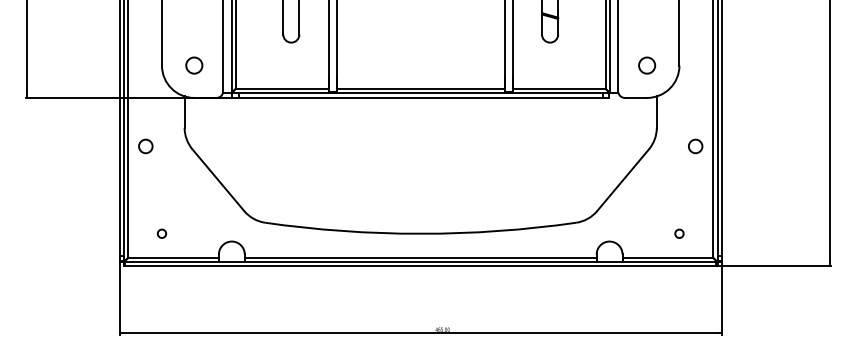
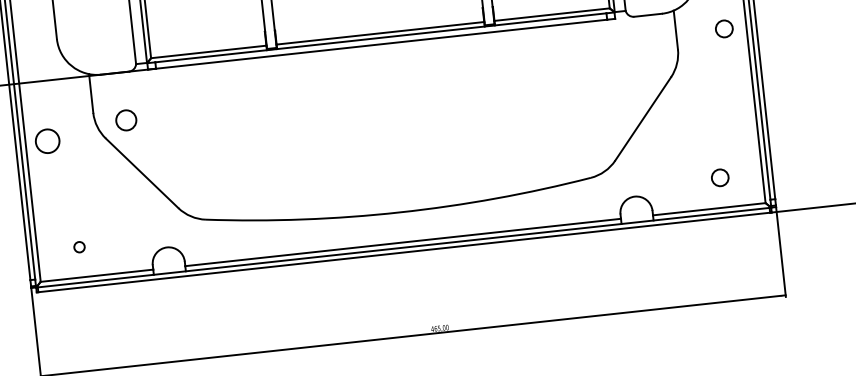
circle: (194, 65) -> (126, 120), moved
circle: (145, 146) -> (47, 141), size x1.4
circle: (695, 146) -> (724, 29), moved
circle: (679, 233) -> (720, 177), size x1.6

